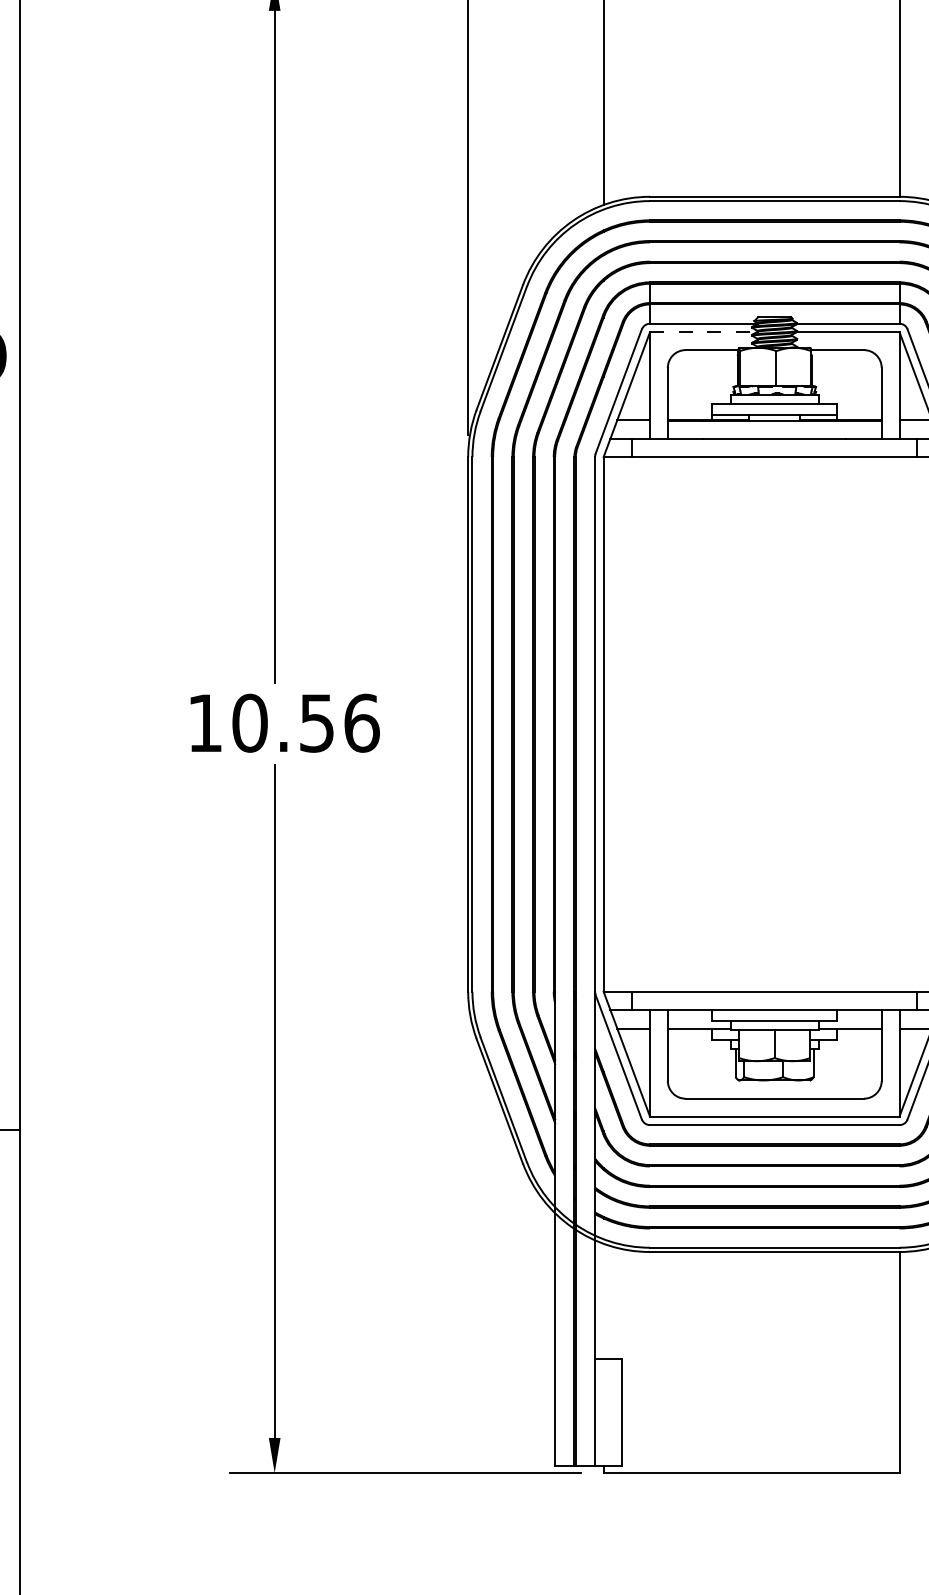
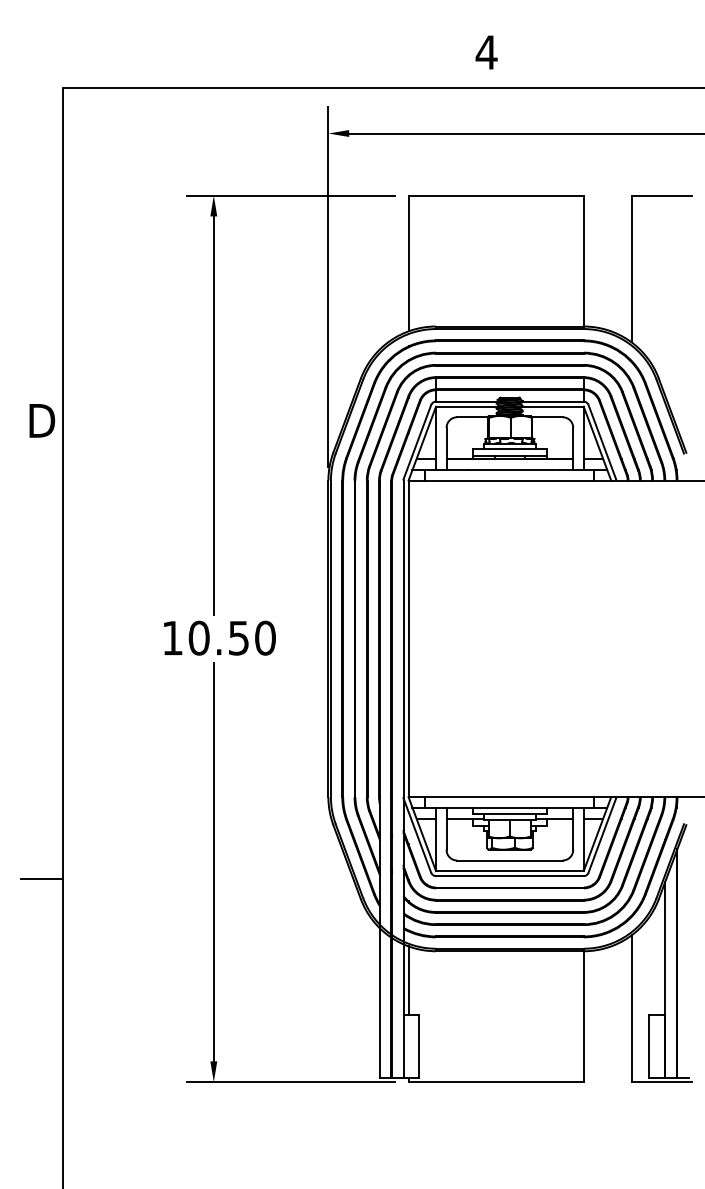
line: (703, 331) -> (467, 406), dashed -> solid
text: (361, 722) -> (265, 637), 10.56 -> 10.50
line: (603, 1301) -> (408, 980), added

